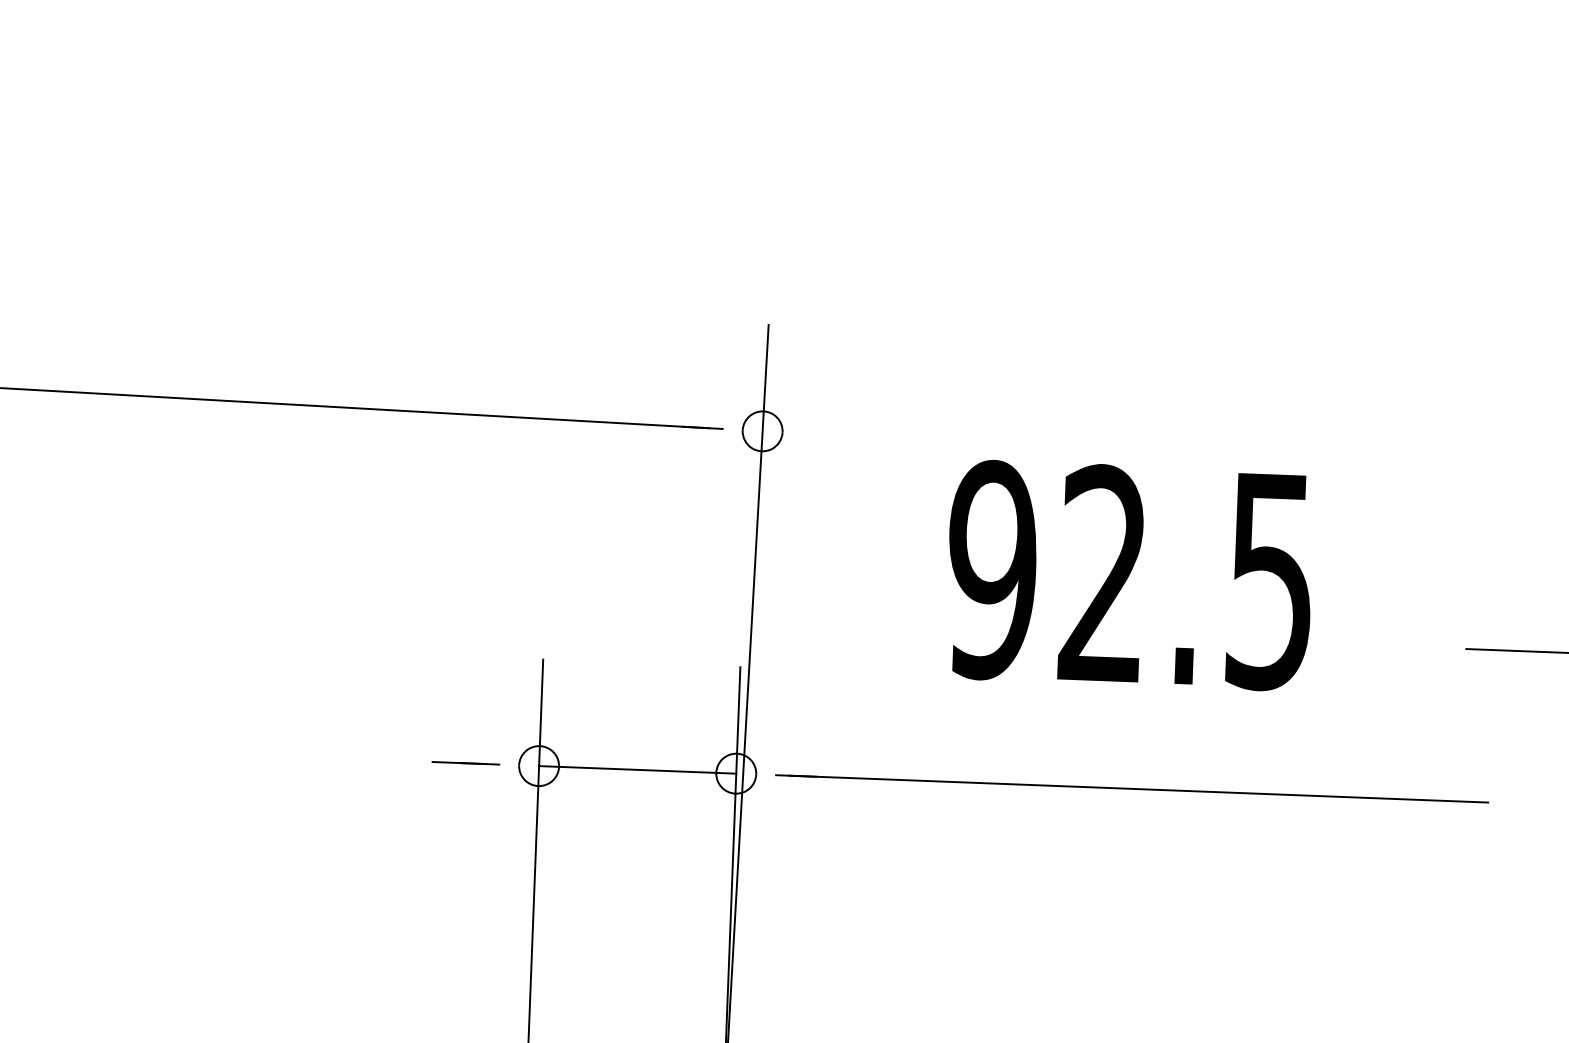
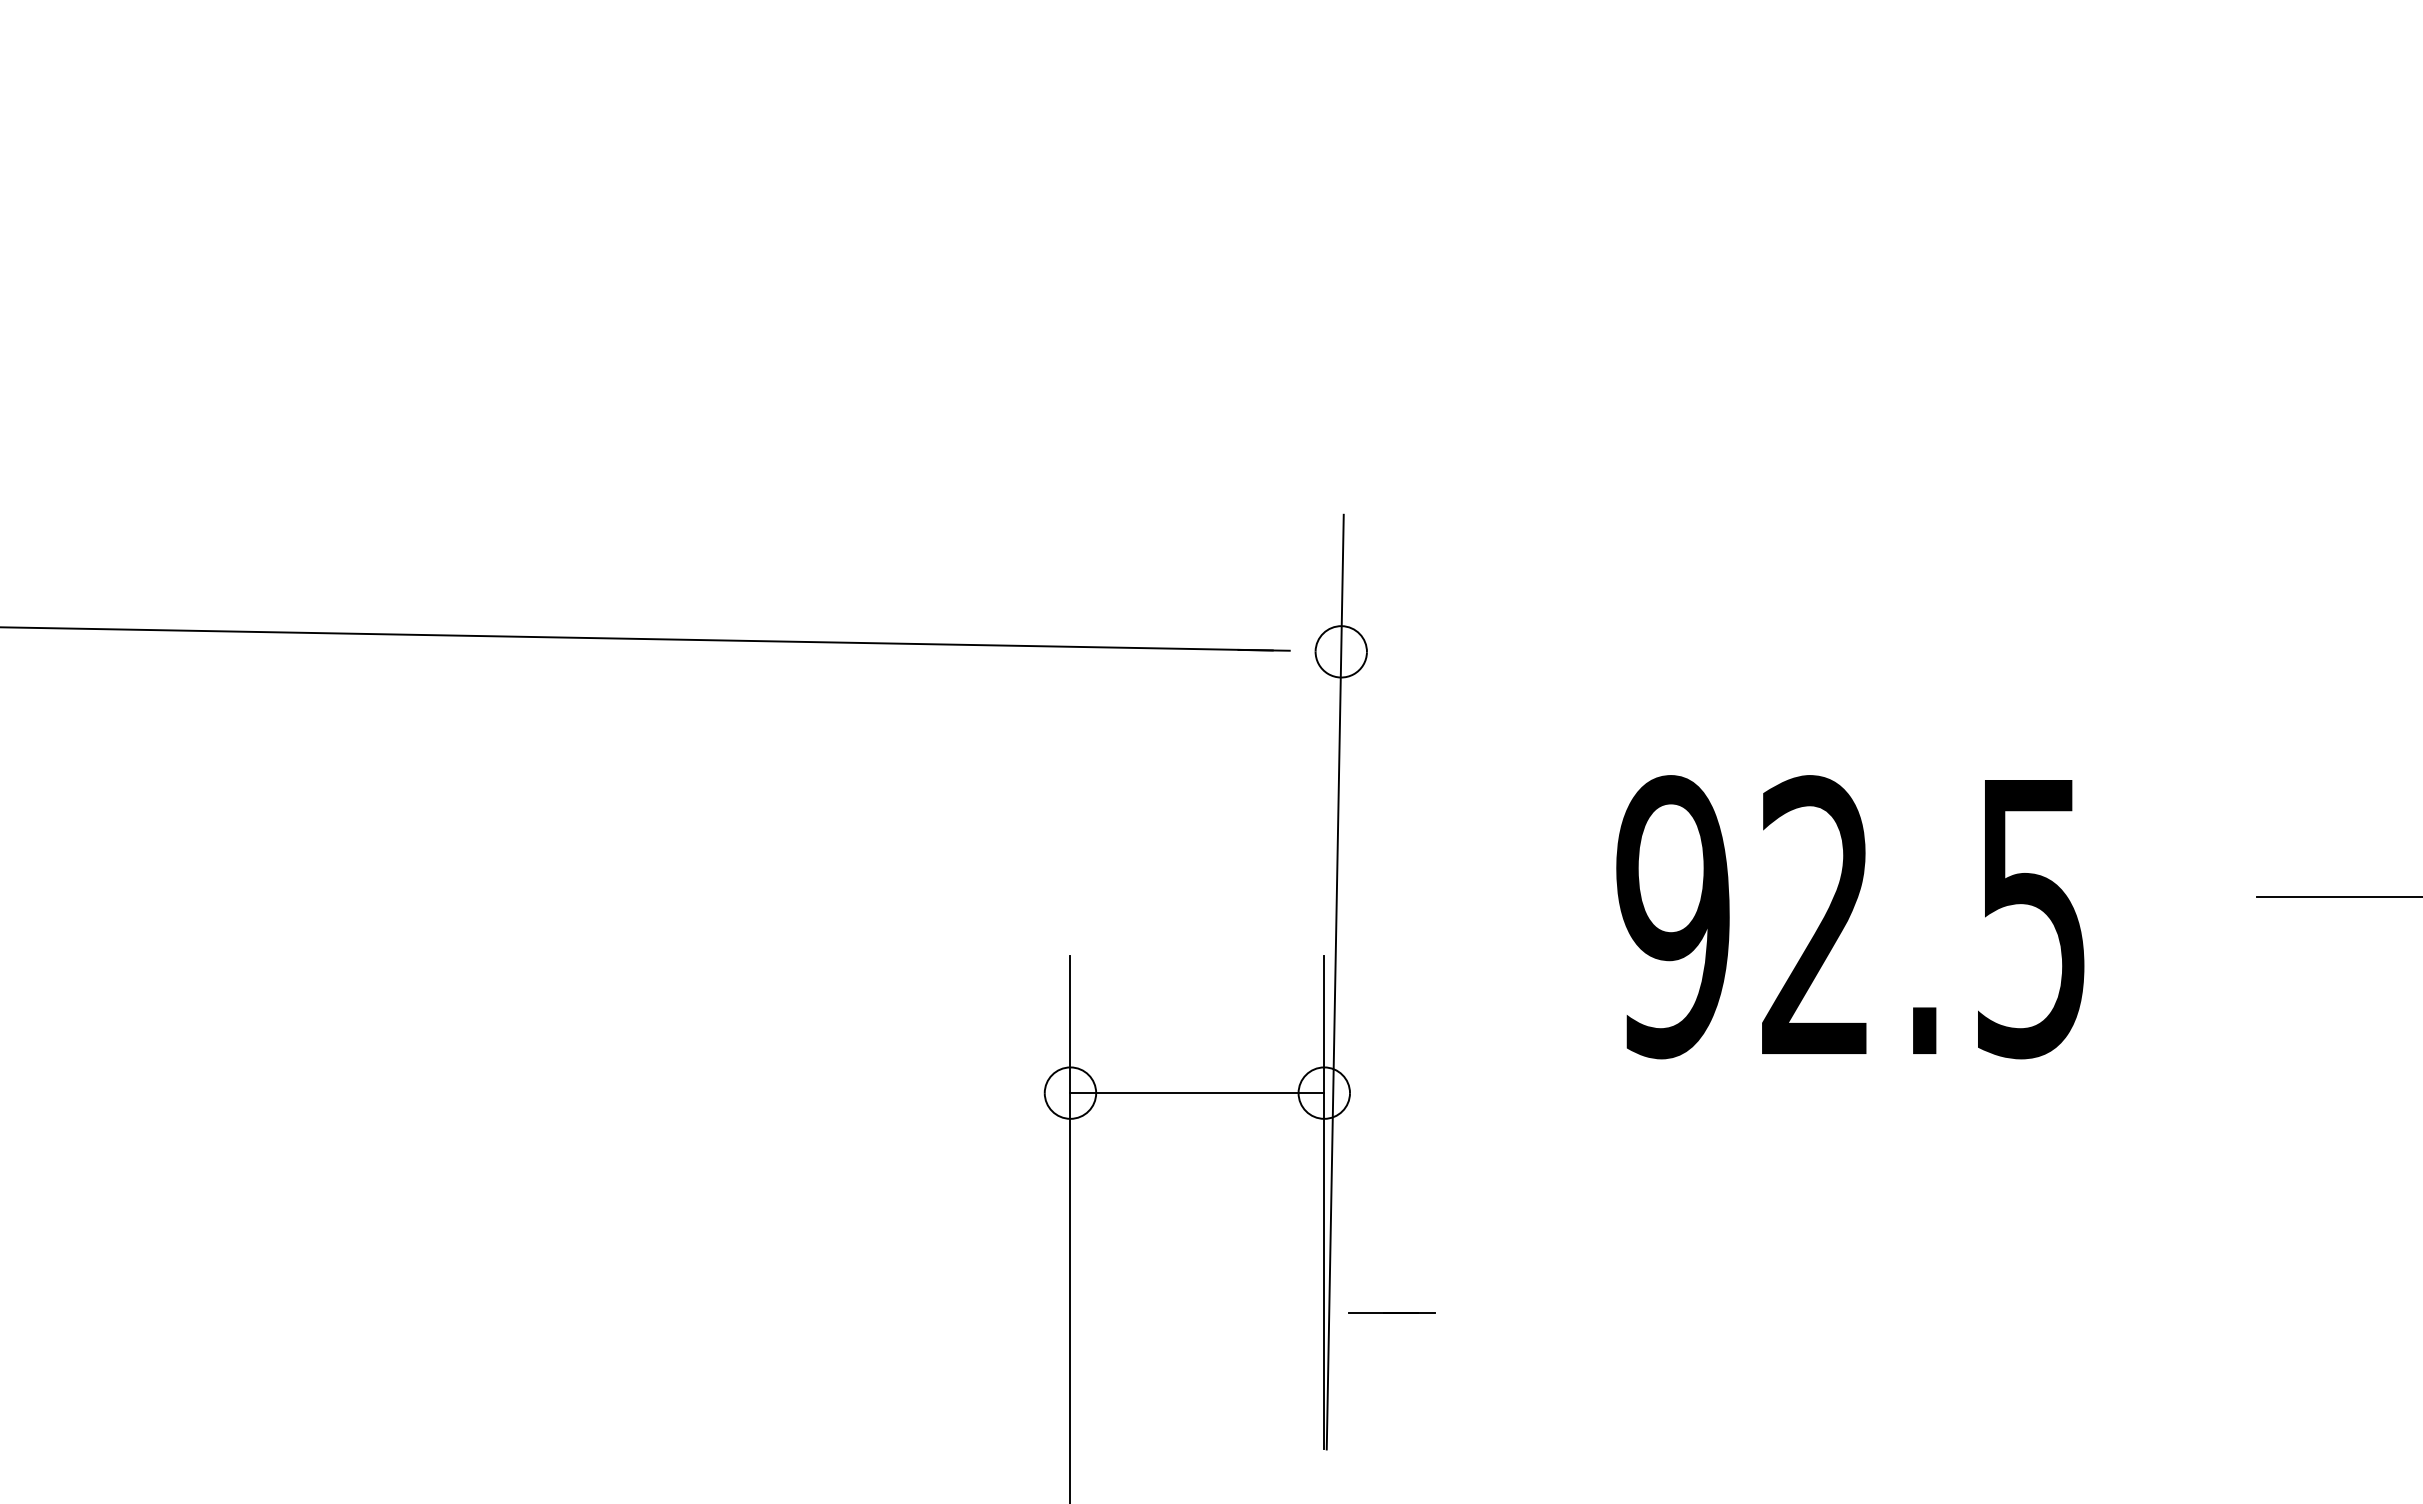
text: (1129, 575) -> (1850, 917), moved
line: (465, 762) -> (1391, 1312), moved
line: (1131, 788) -> (1833, 1092), removed

